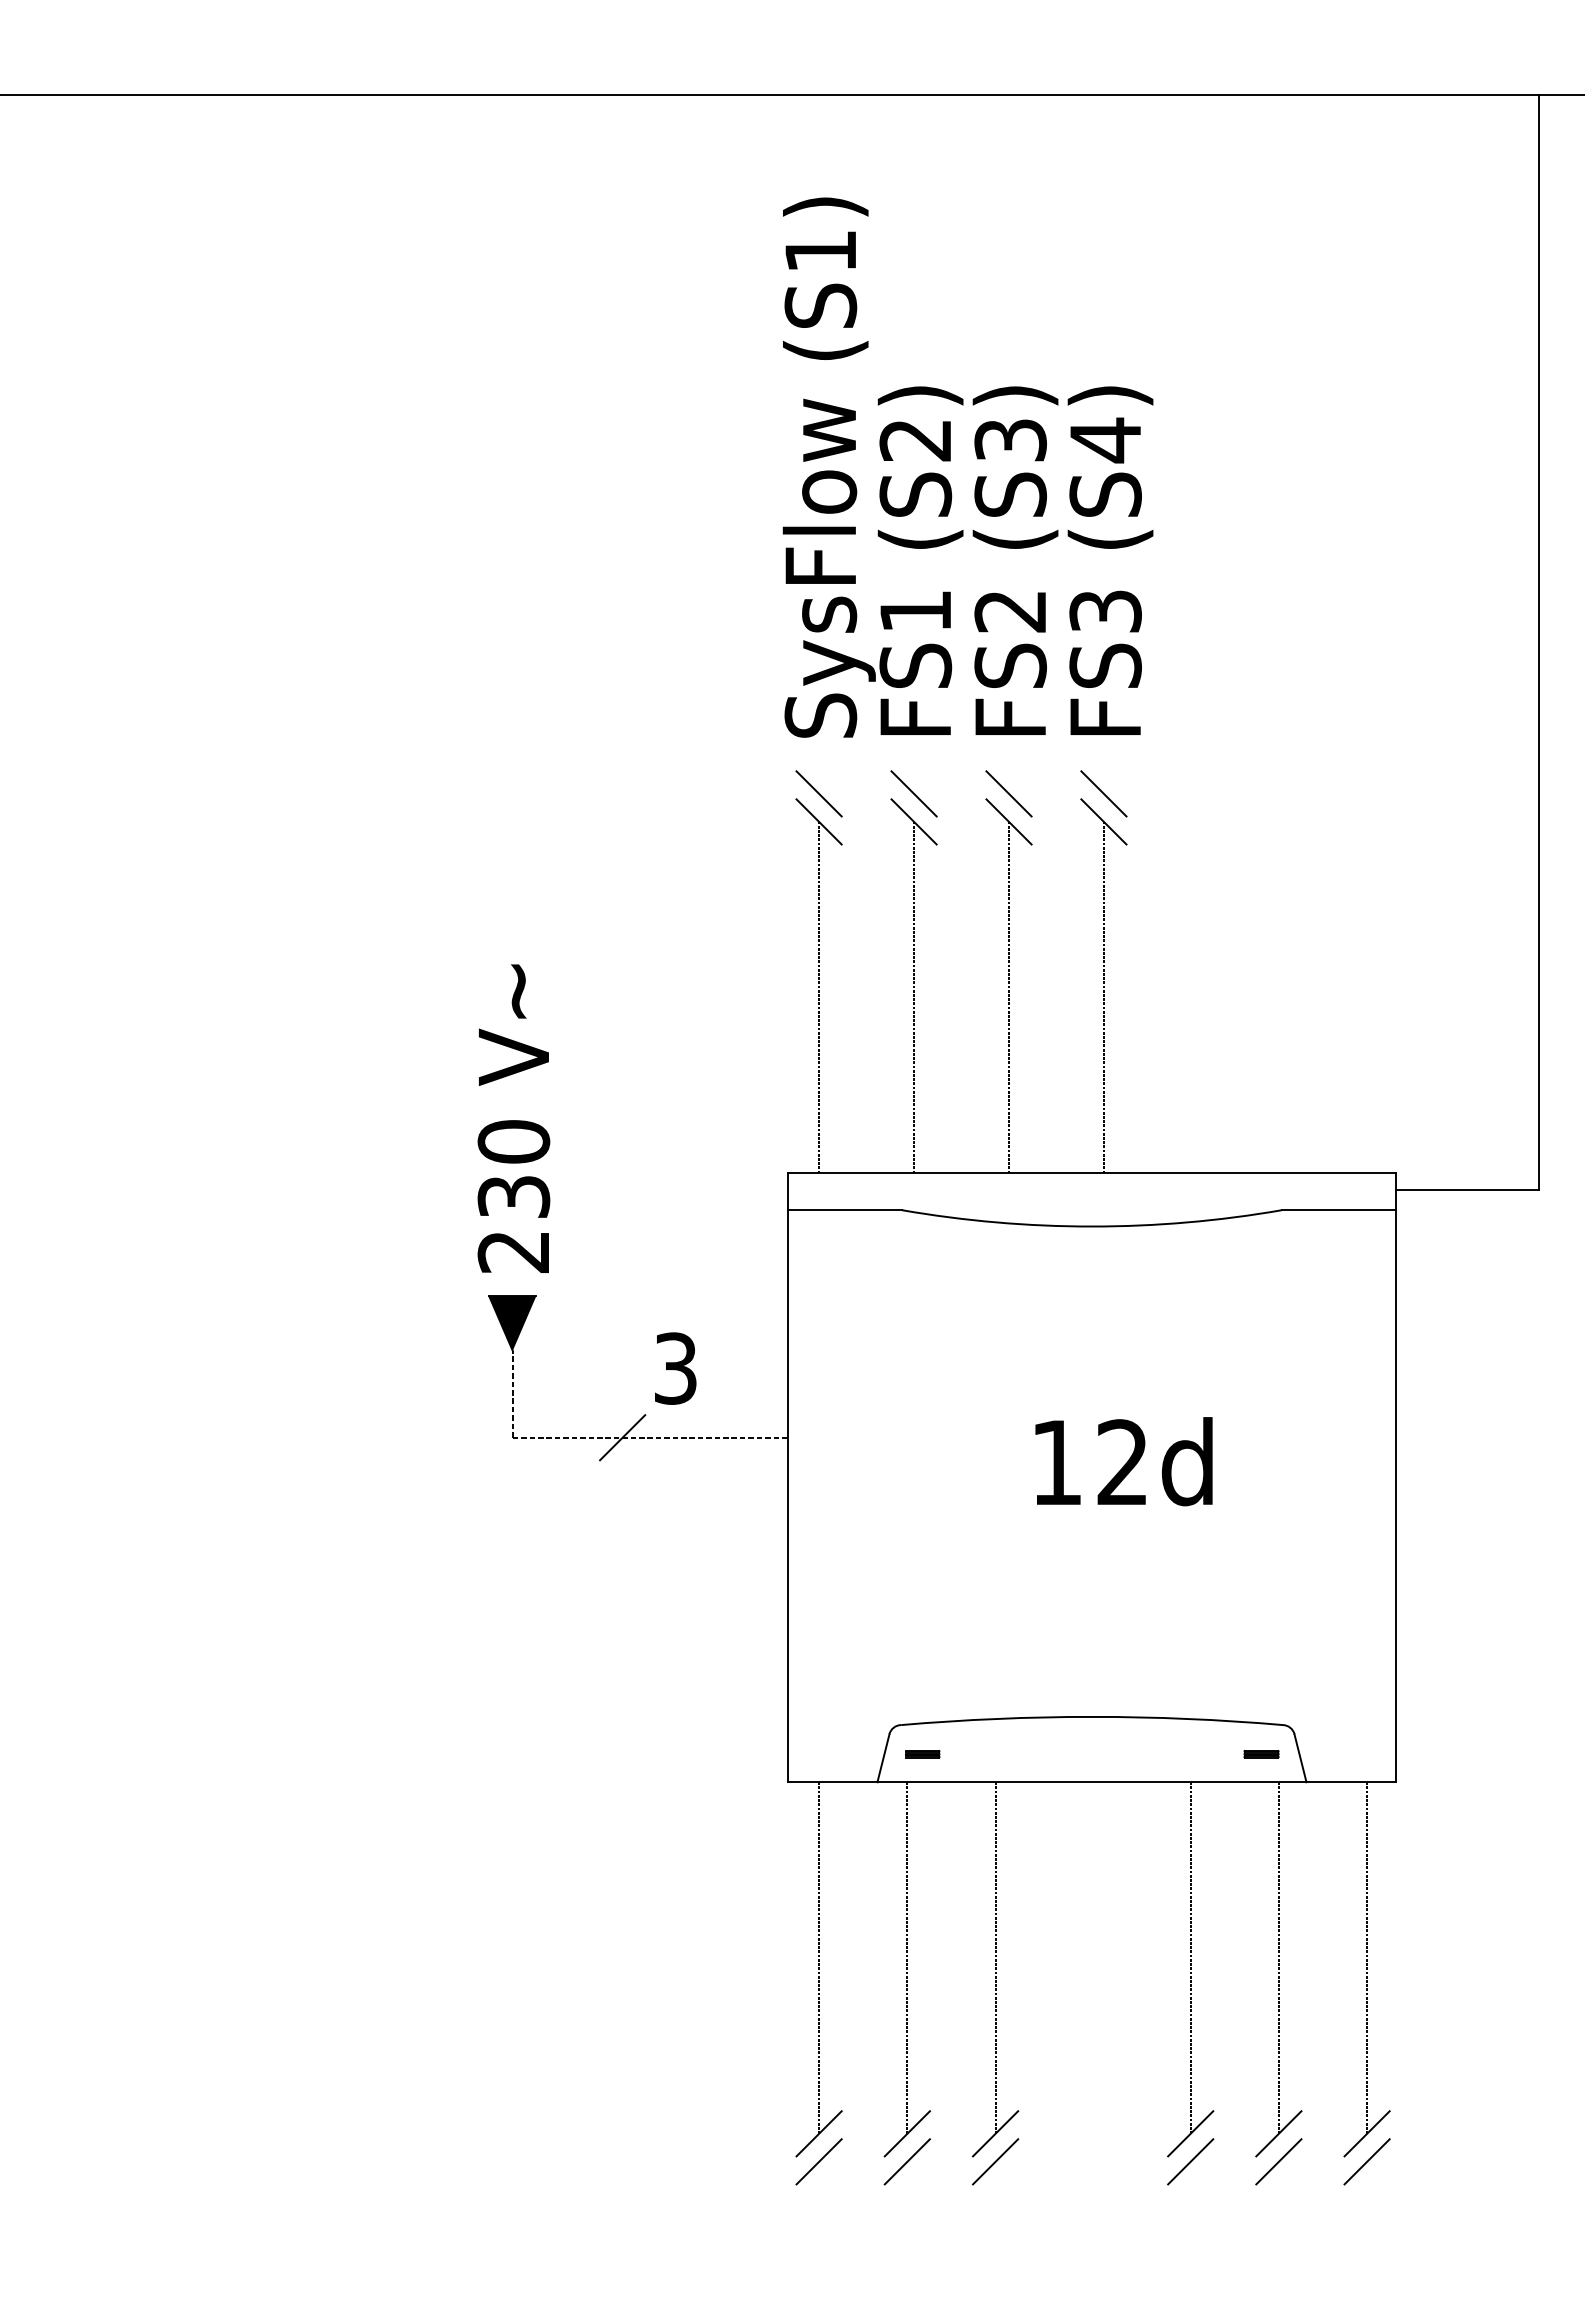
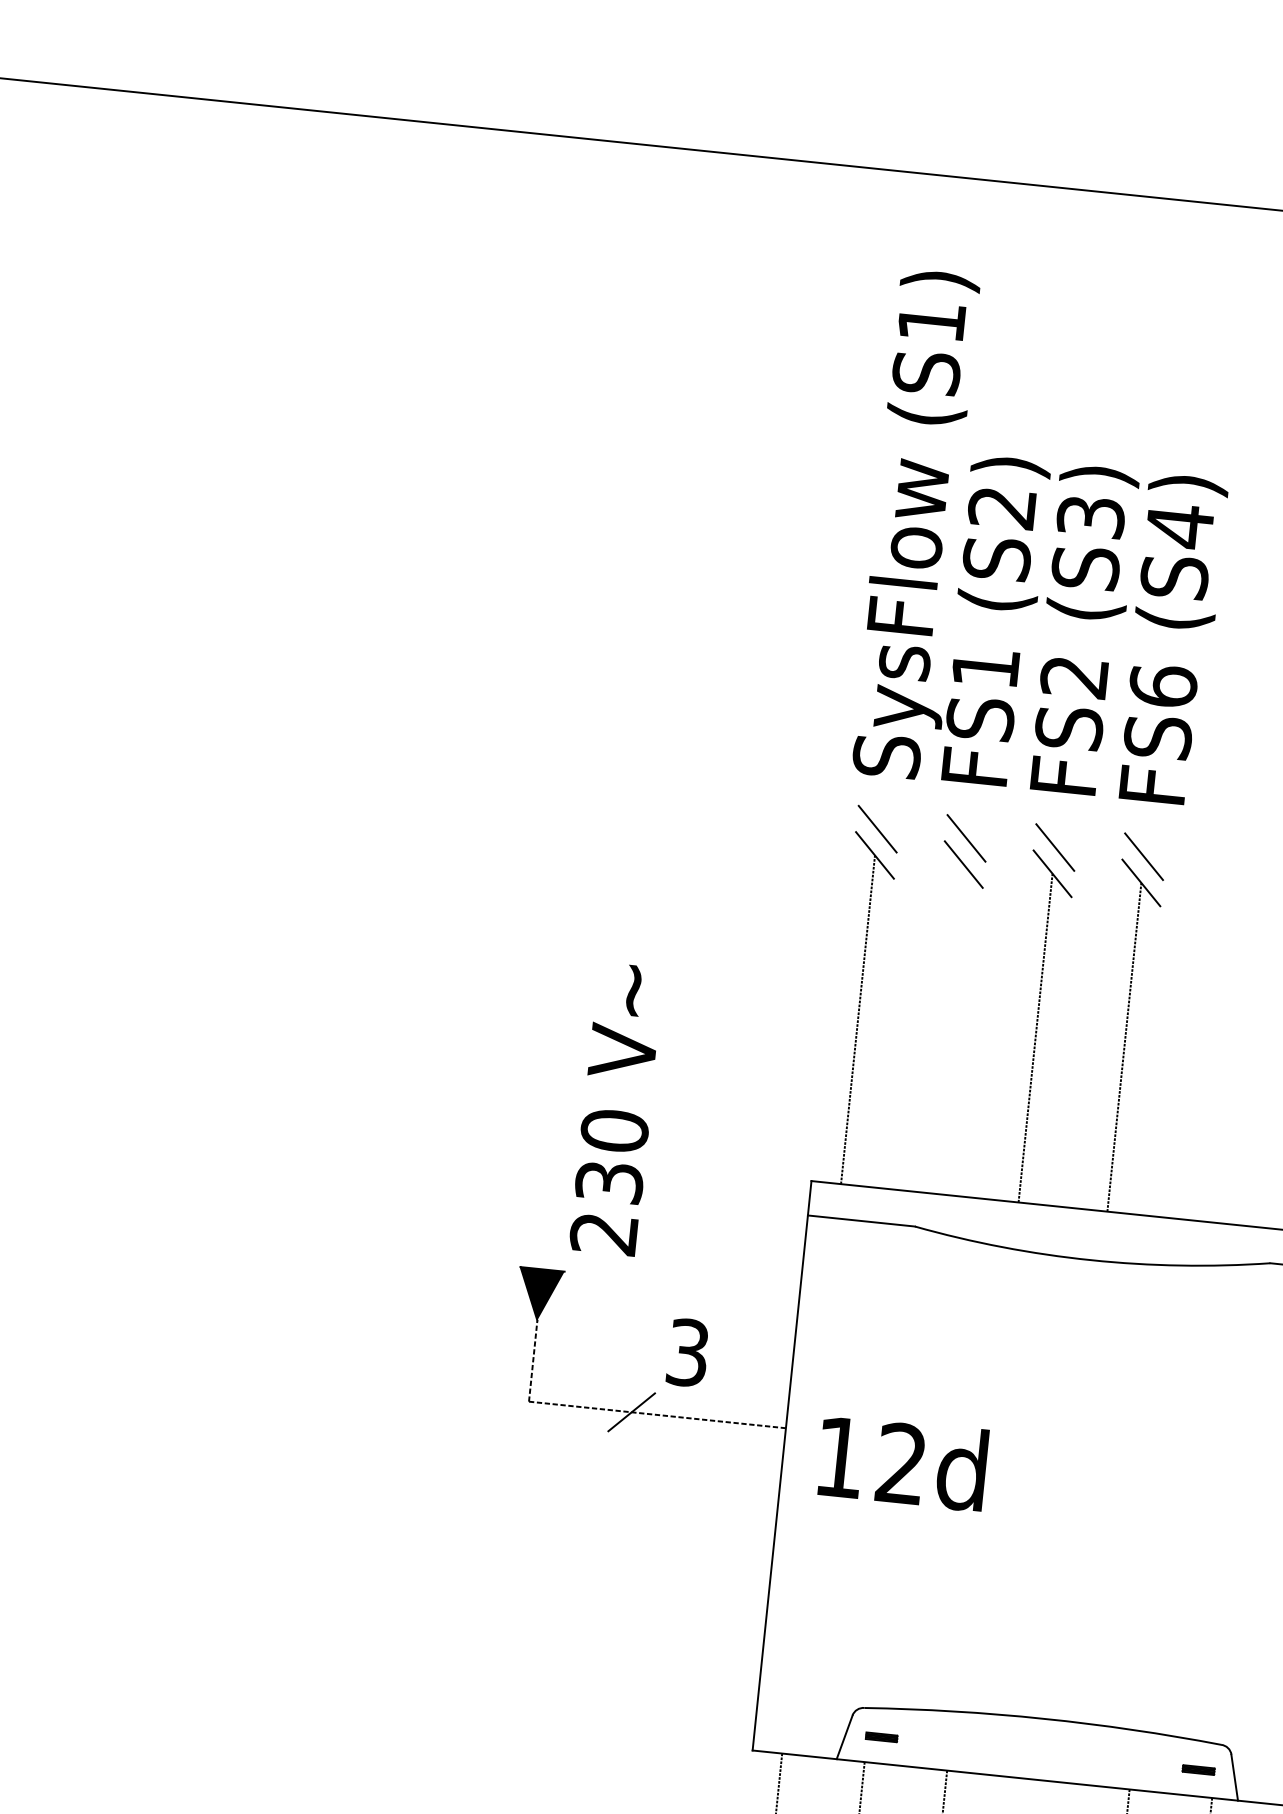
text: (1105, 610) -> (1163, 685), FS3 -> FS6
line: (914, 997) -> (947, 1028), removed
text: (513, 1118) -> (616, 1109), moved
text: (1123, 1461) -> (902, 1462), moved

